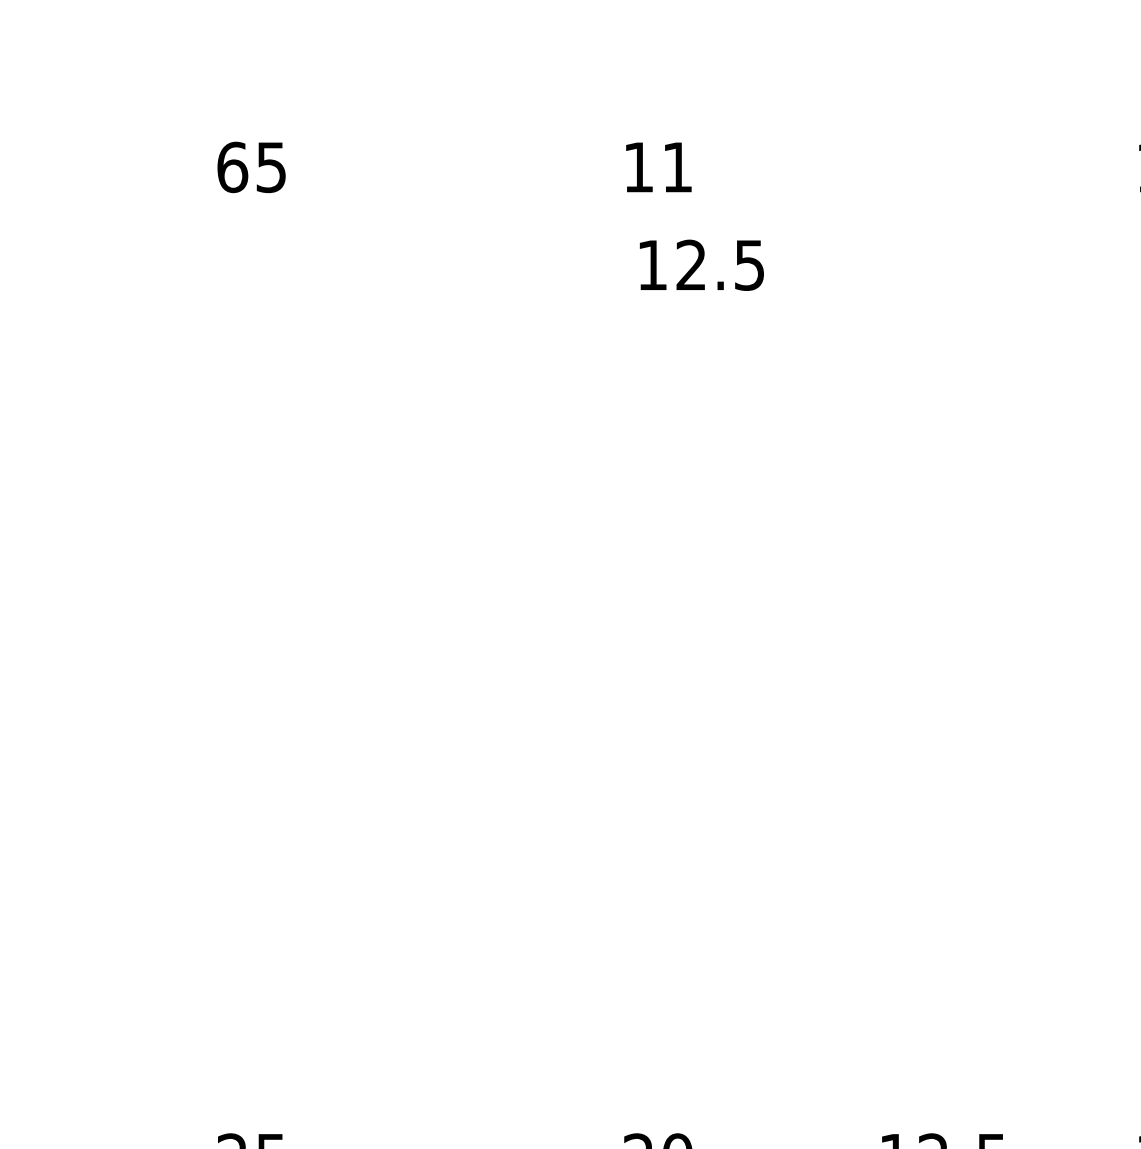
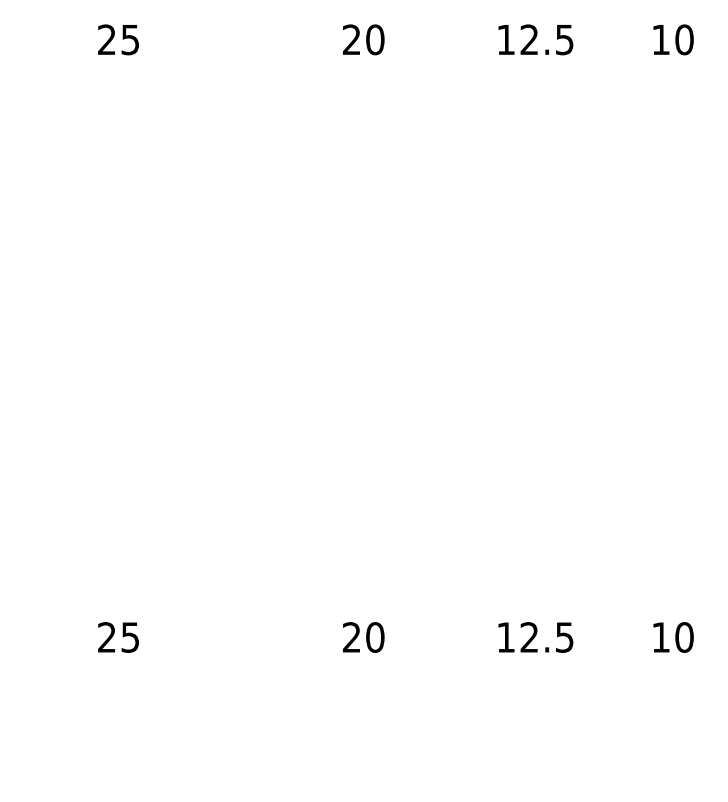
text: (233, 166) -> (107, 39), 65 -> 25
text: (658, 166) -> (363, 39), 11 -> 20
text: (701, 264) -> (535, 39), moved

